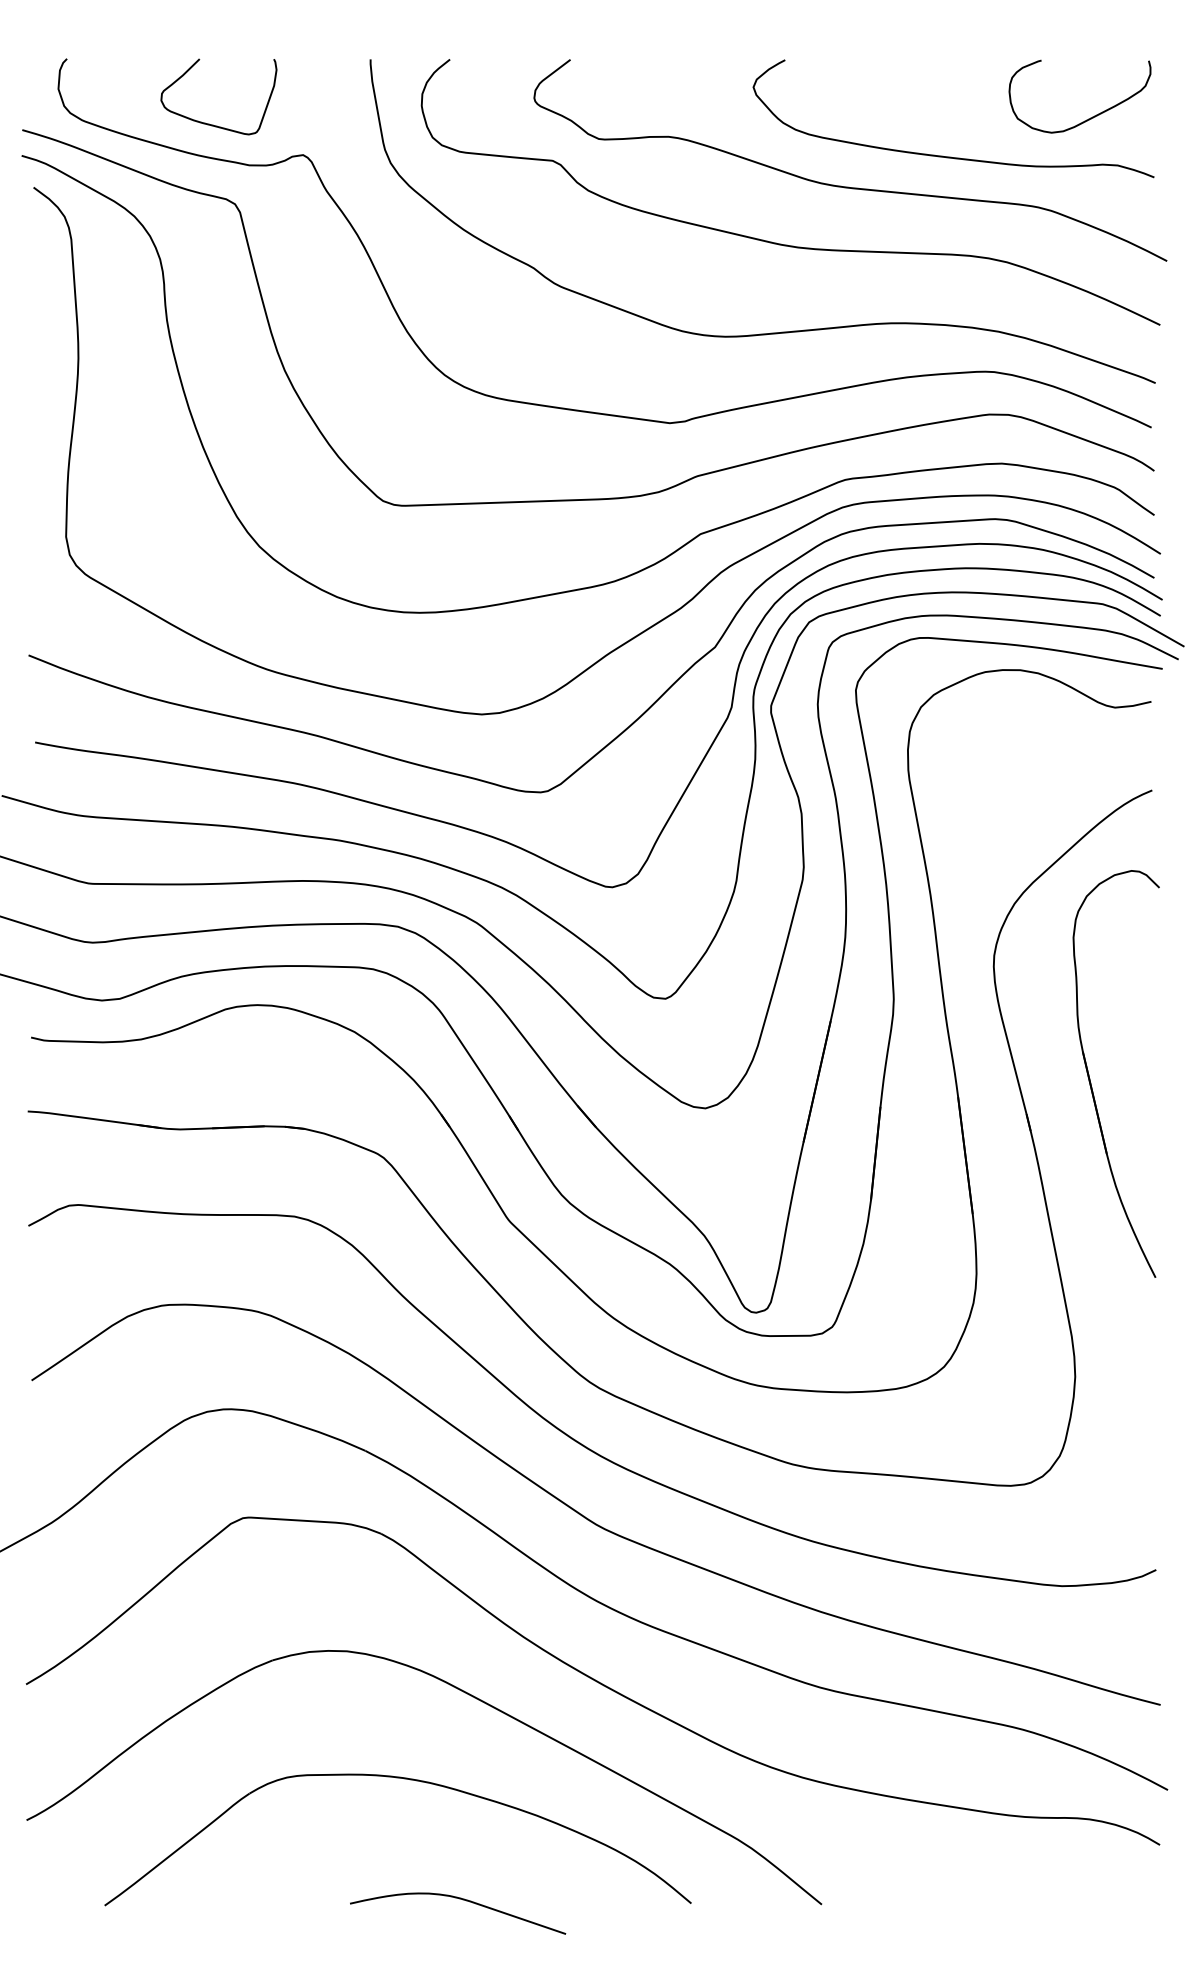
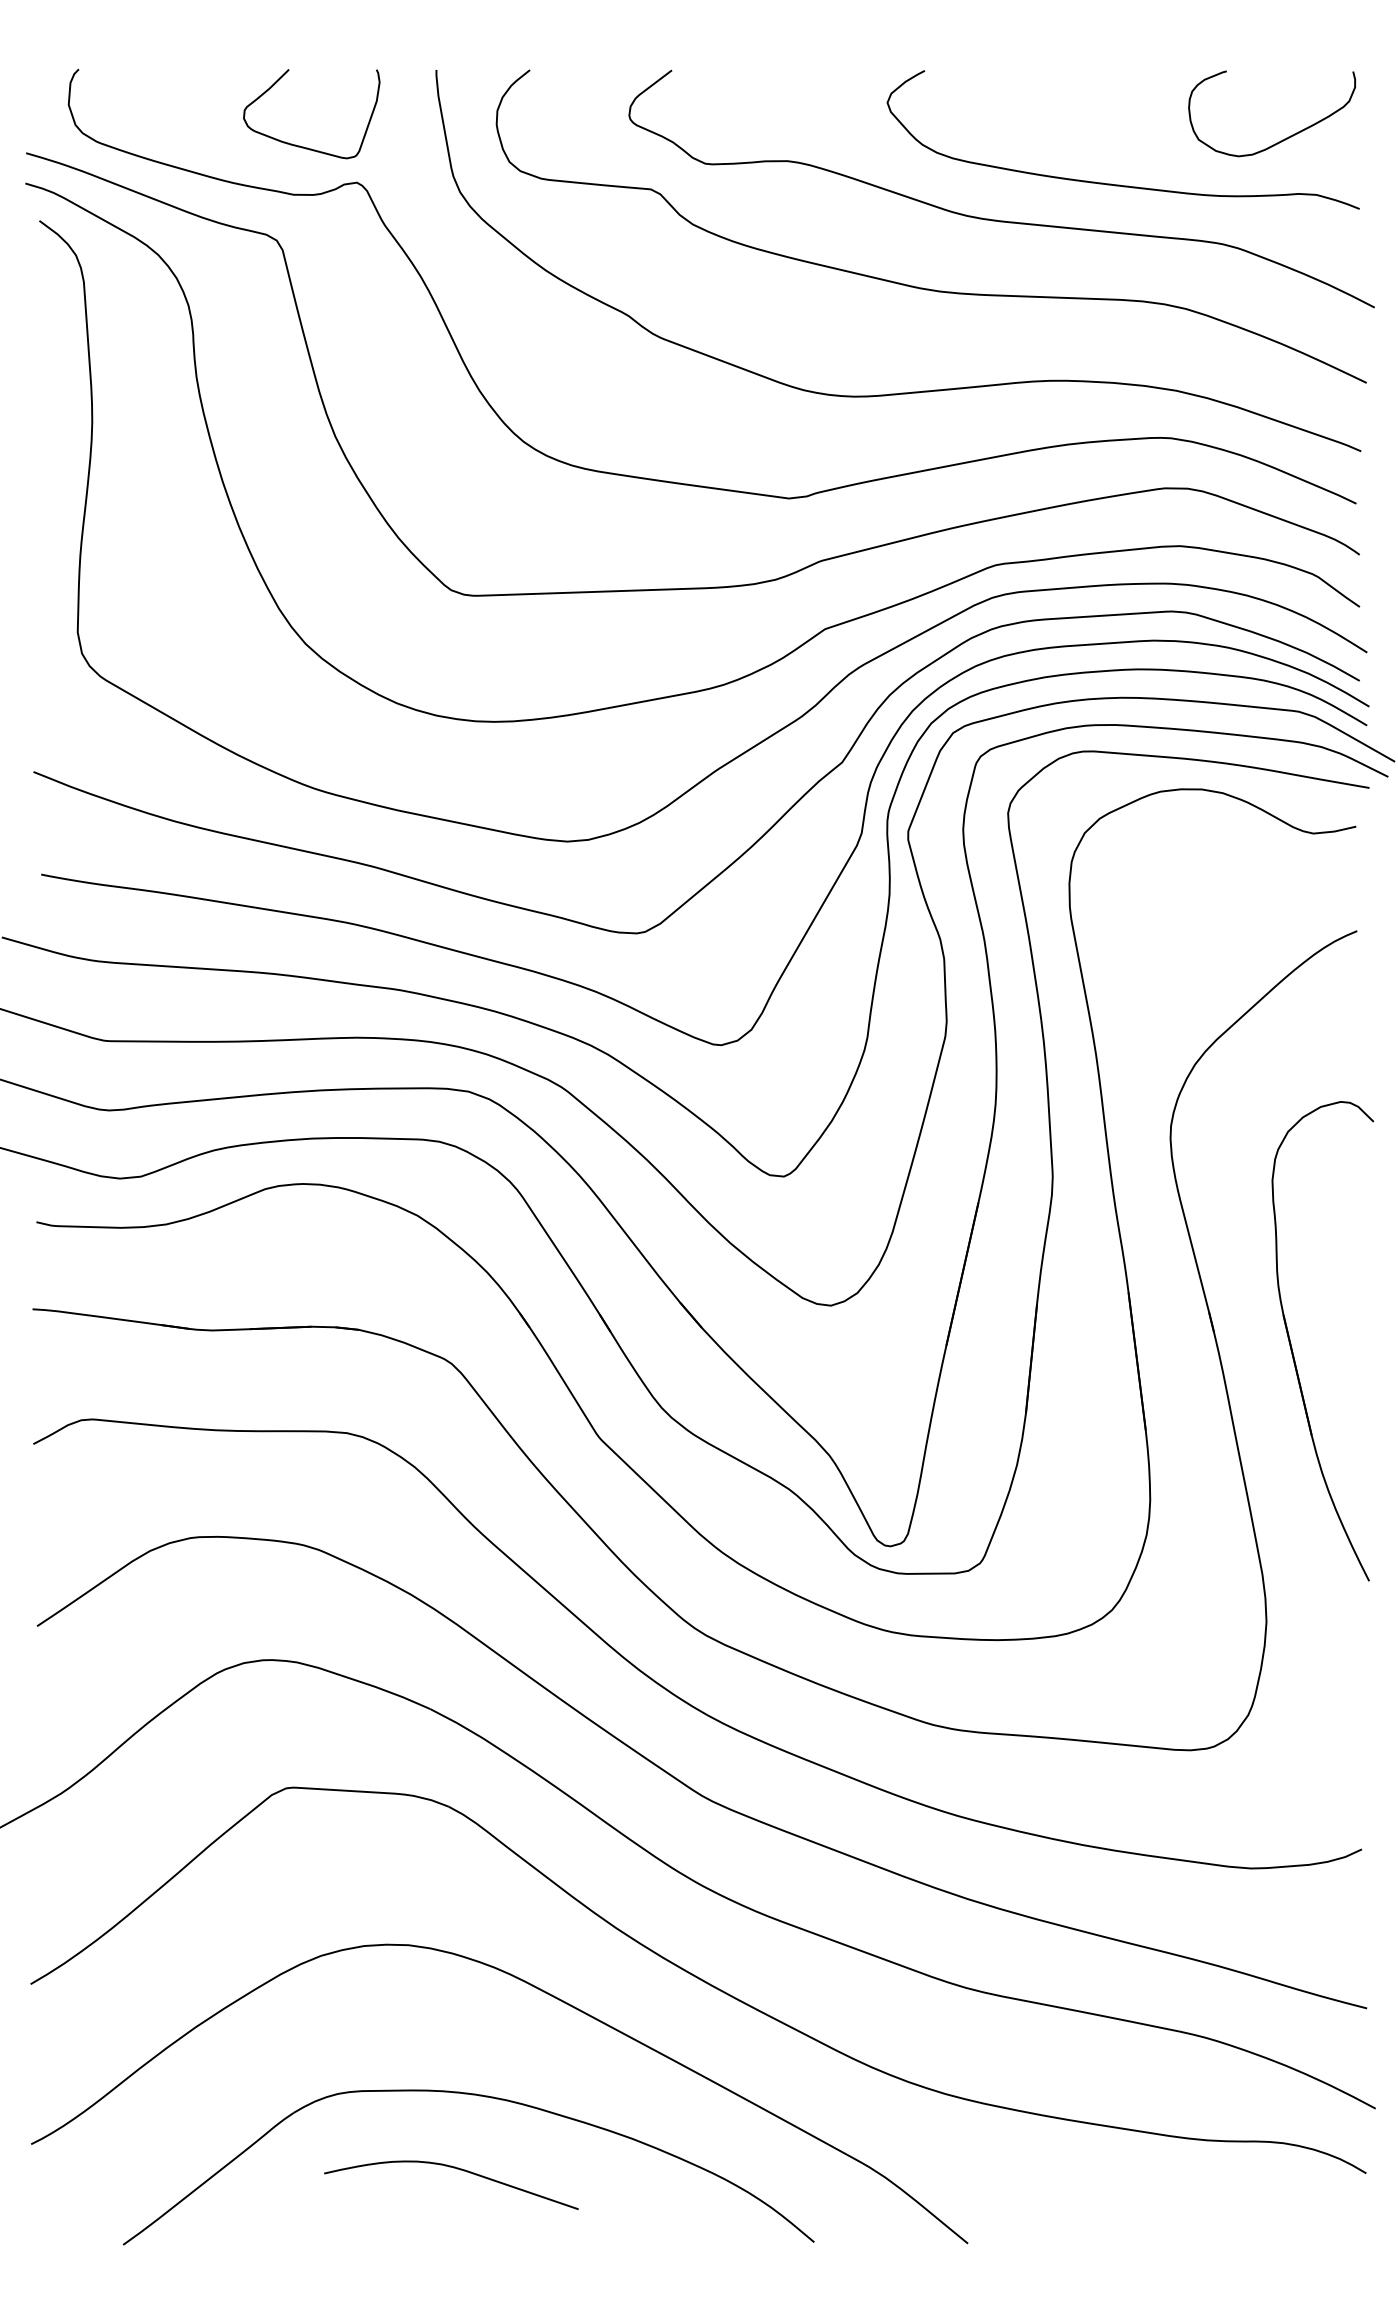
curve: (211, 124) -> (303, 146), moved
part: (1090, 1079) -> (1292, 1347), moved
curve: (459, 1899) -> (453, 2168), moved

